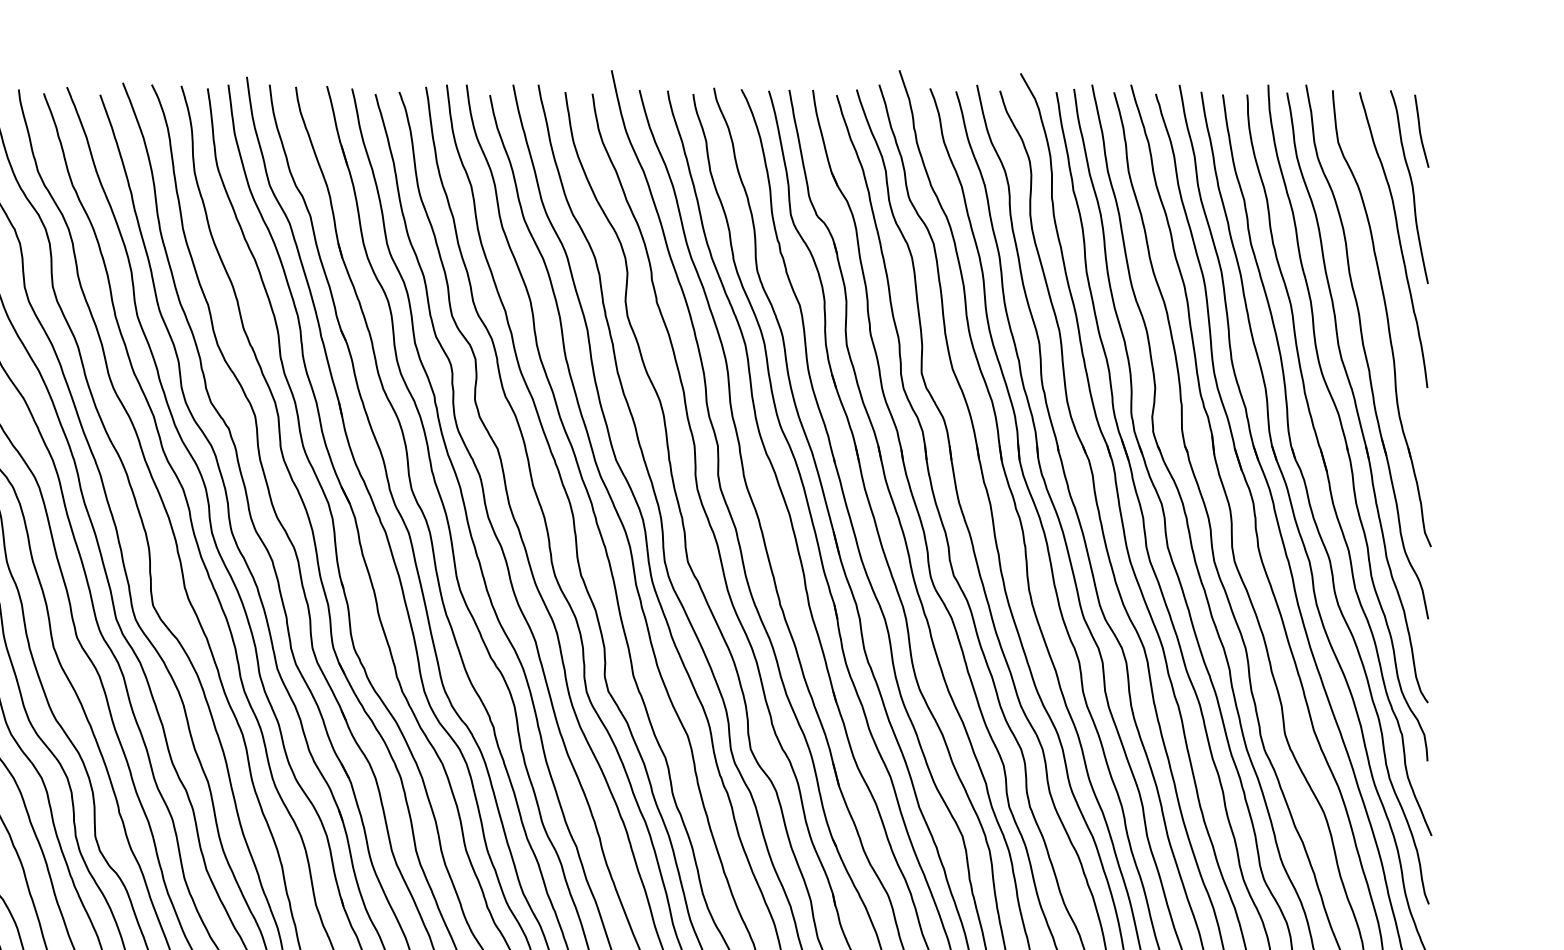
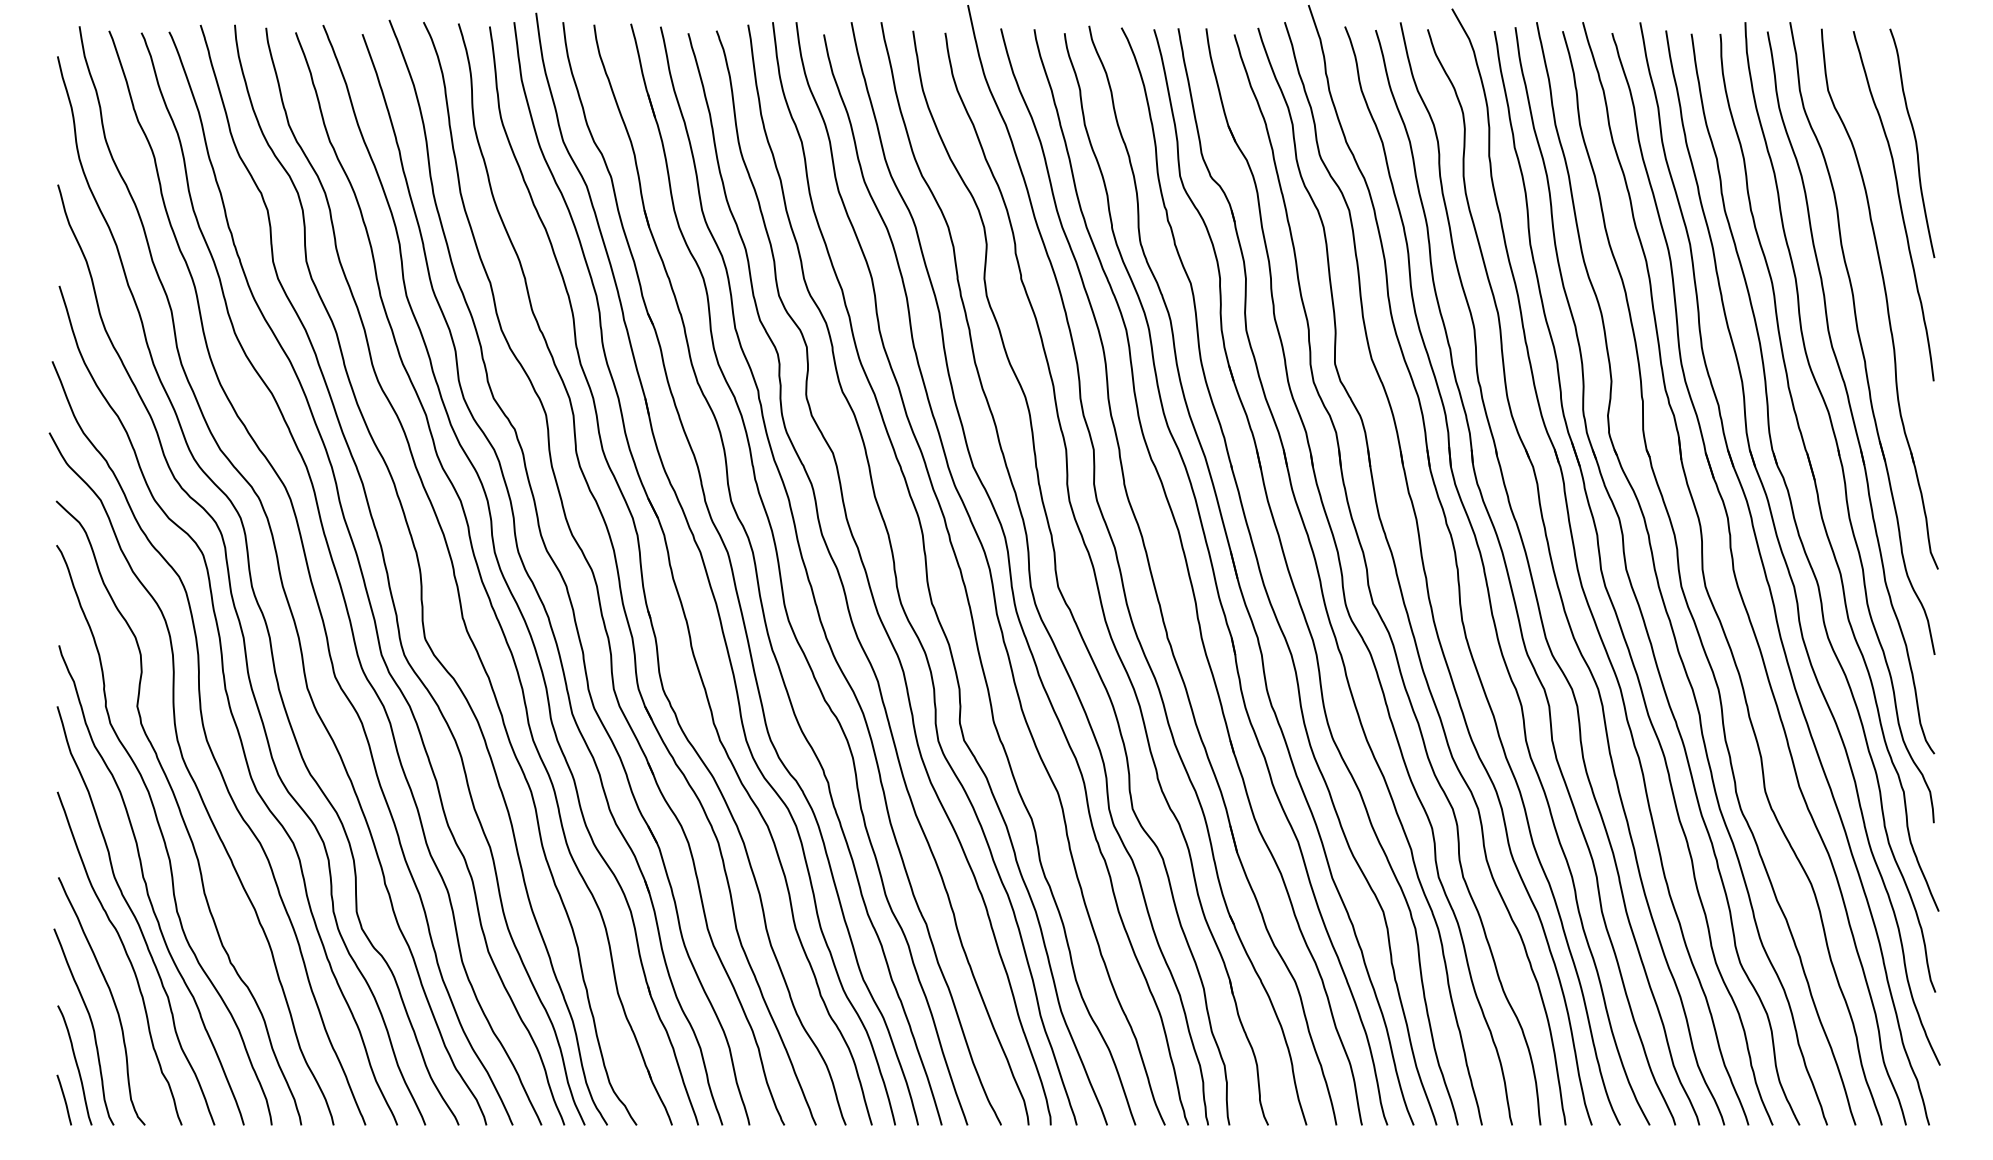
curve: (1420, 131) -> (1925, 77), removed

